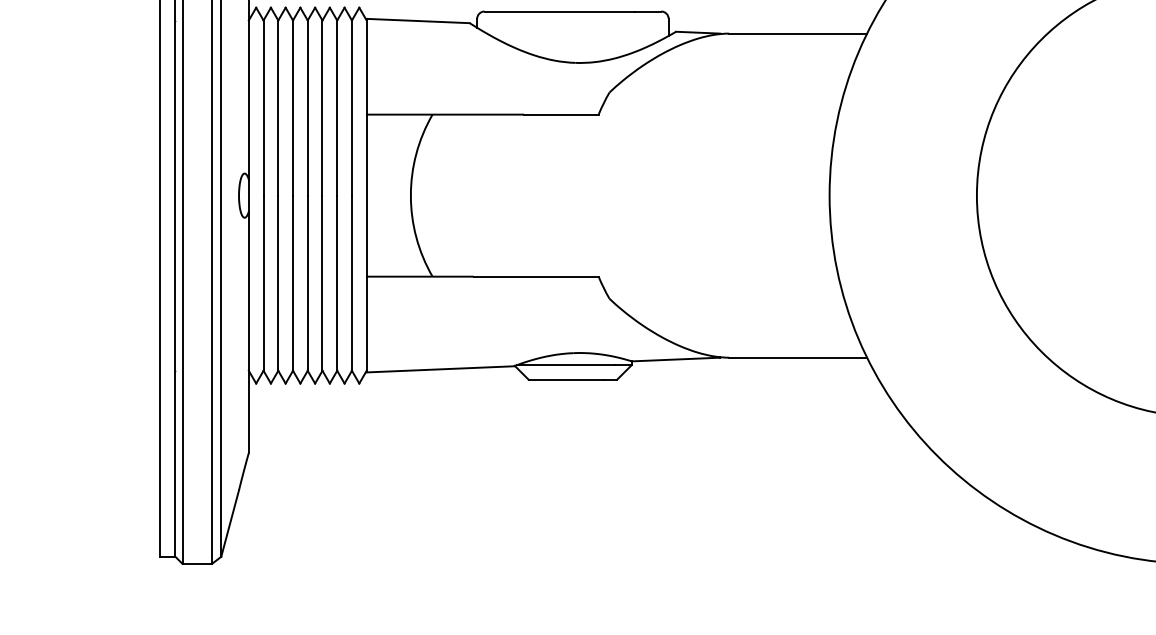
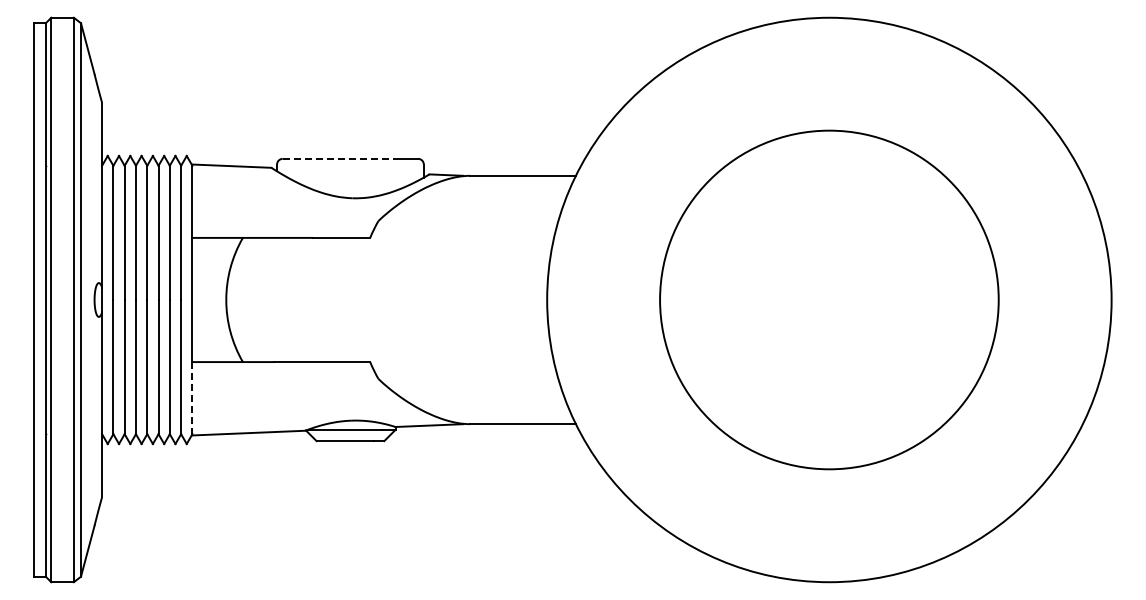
line: (559, 11) -> (340, 158), solid -> dashed
line: (366, 324) -> (192, 398), solid -> dashed

